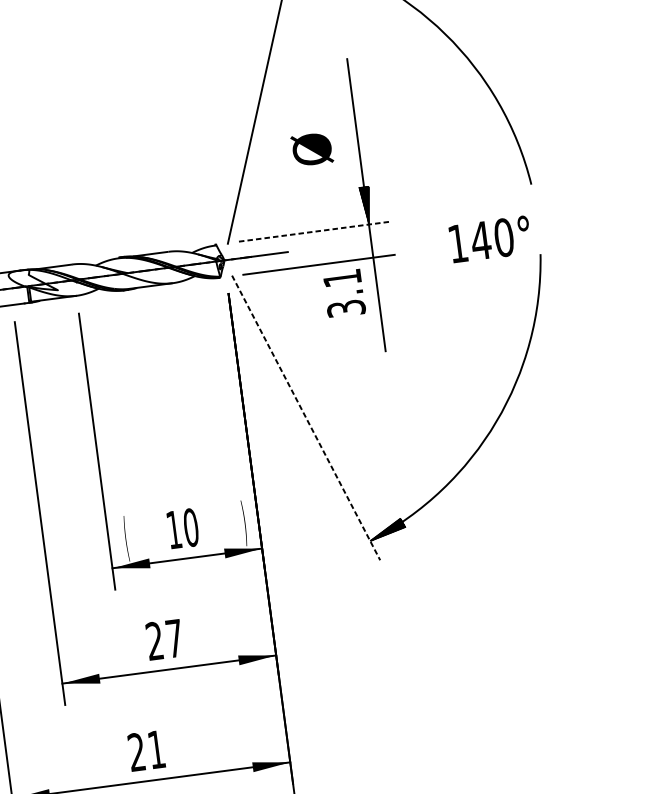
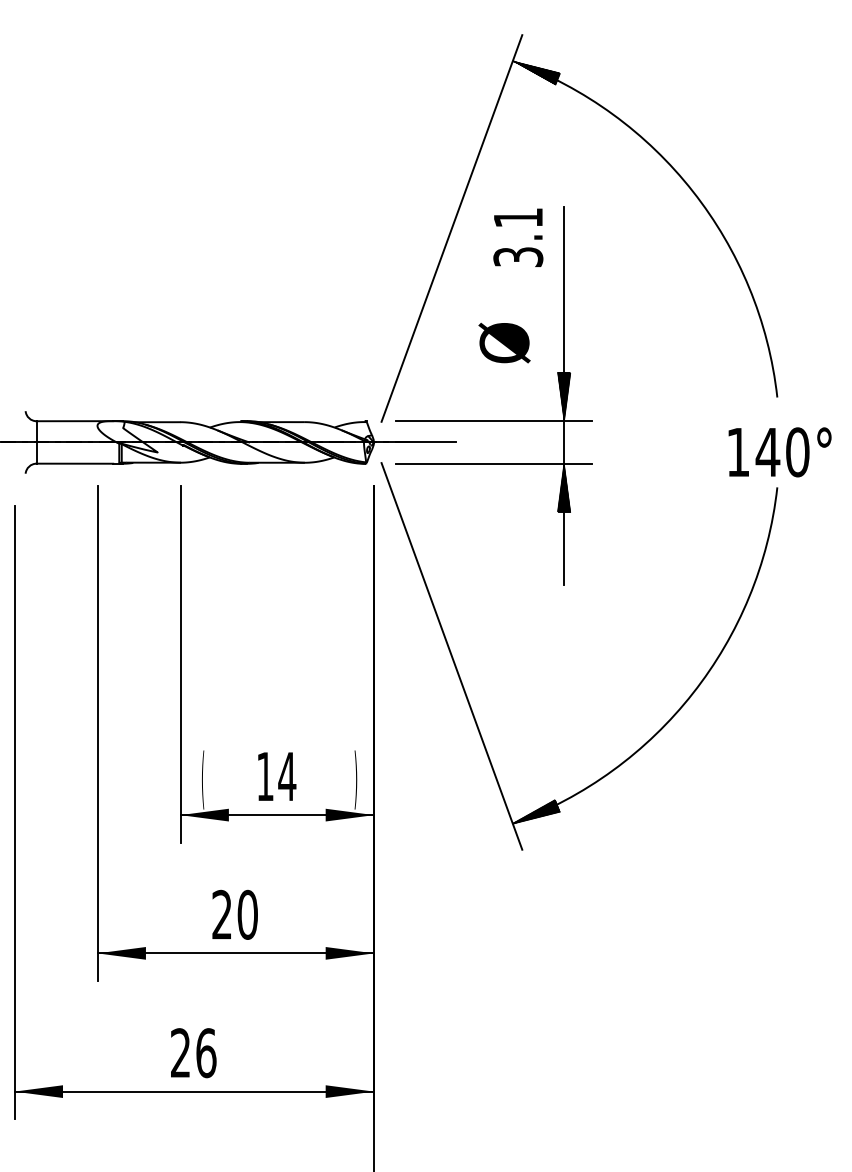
text: (312, 149) -> (504, 342), moved
line: (314, 232) -> (493, 421), dashed -> solid
text: (489, 239) -> (779, 452), moved
hatch: (375, 276) -> (563, 488), added
text: (344, 293) -> (518, 237), moved
line: (305, 418) -> (451, 656), dashed -> solid
text: (191, 527) -> (287, 776), 10 -> 14
text: (174, 638) -> (247, 914), 27 -> 20
text: (156, 749) -> (206, 1053), 21 -> 26

